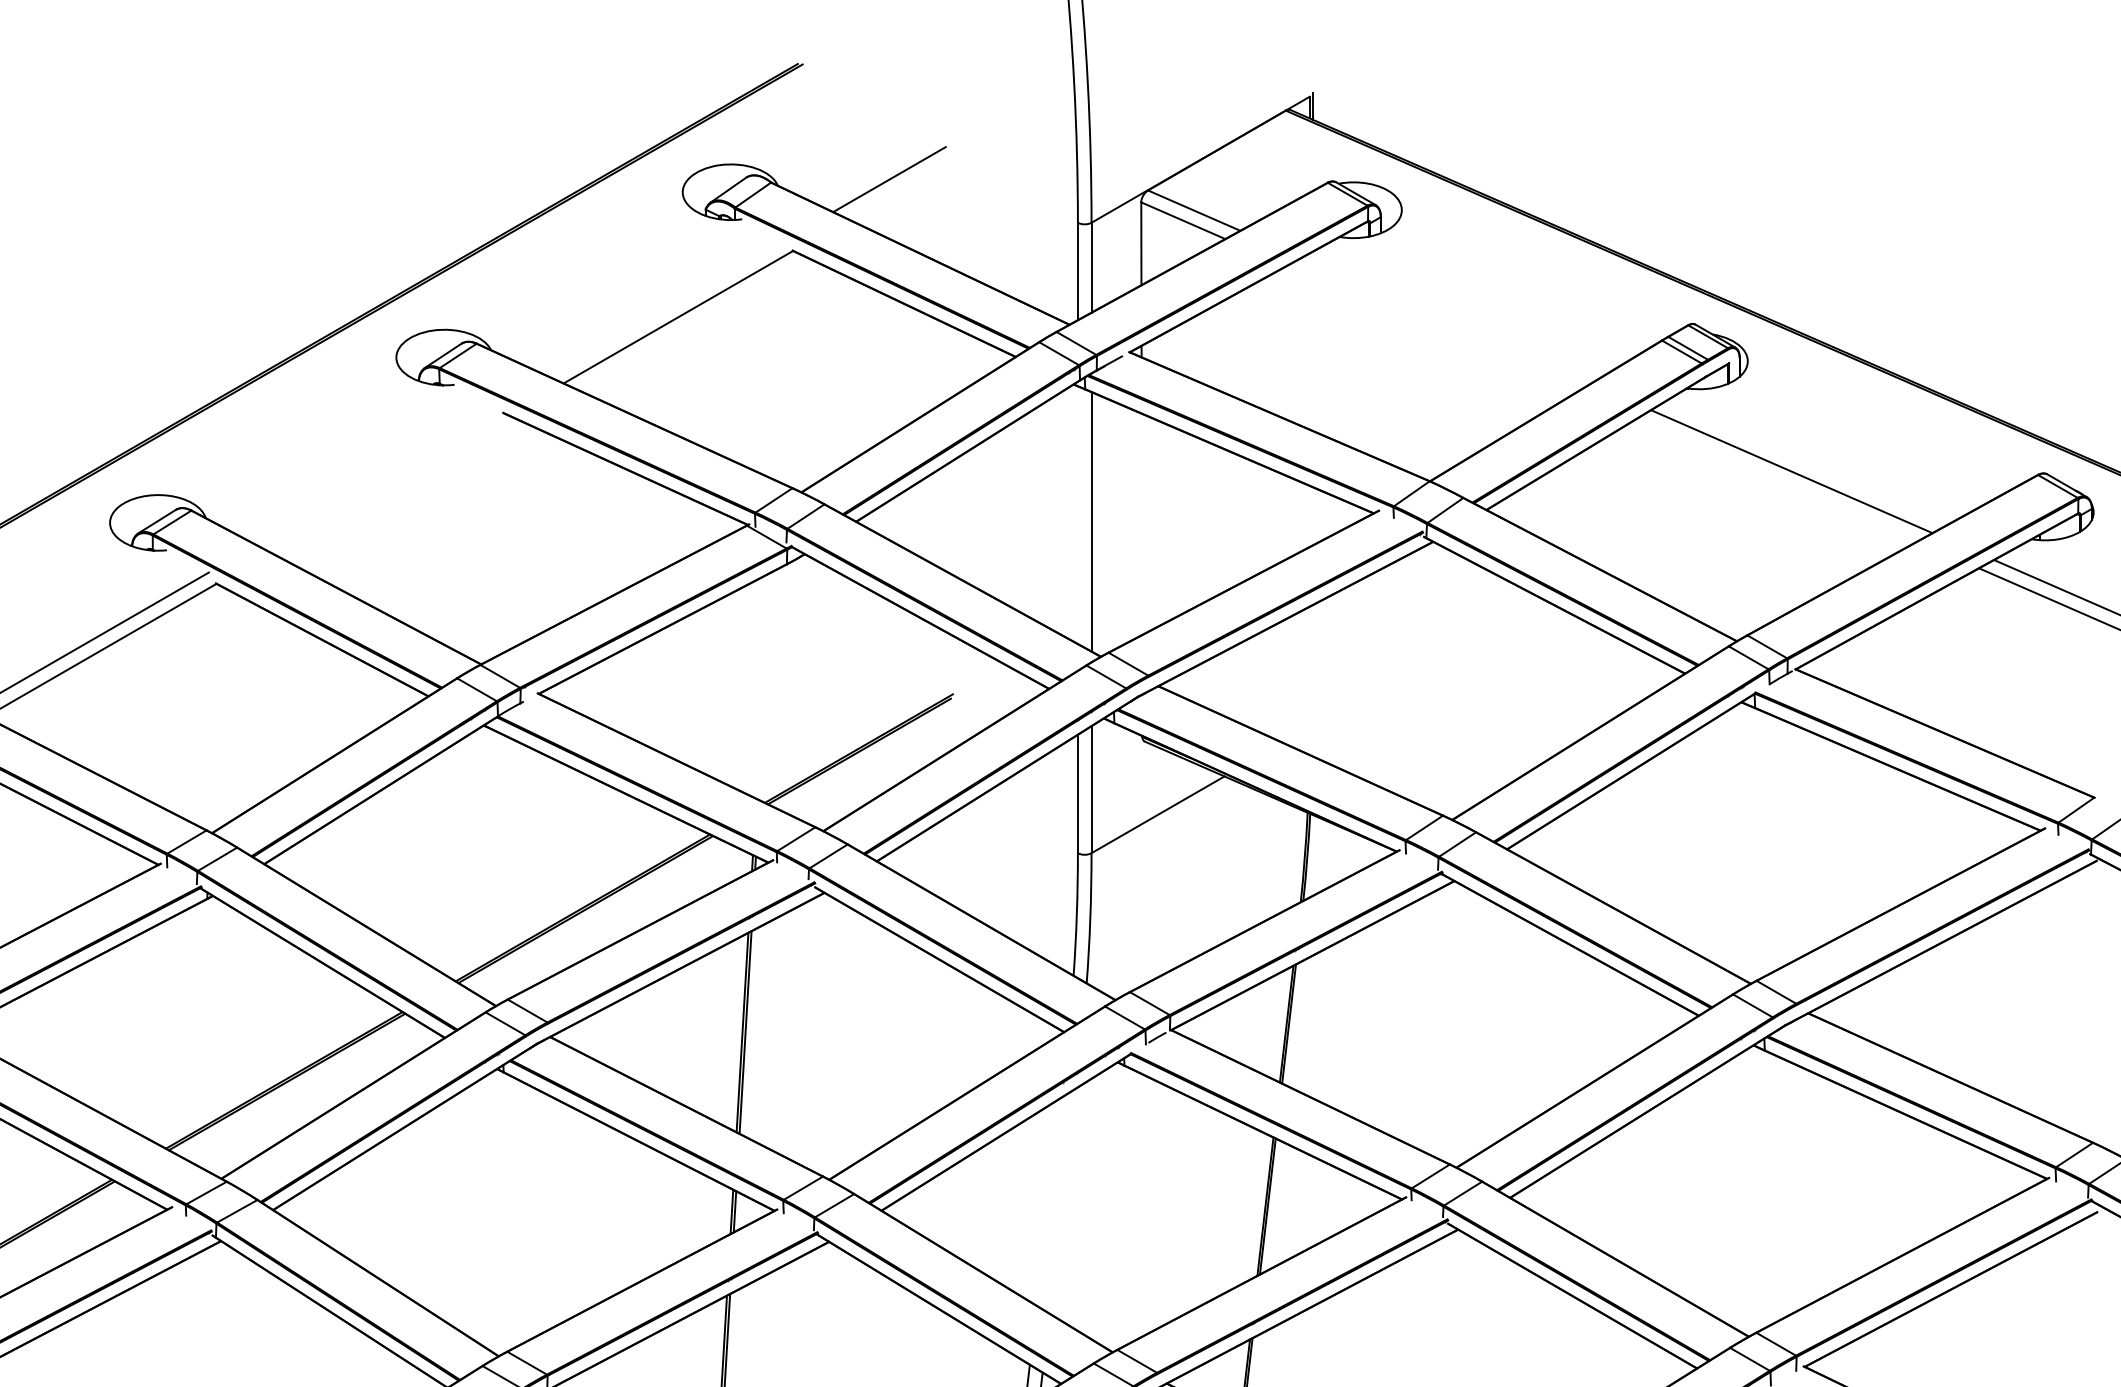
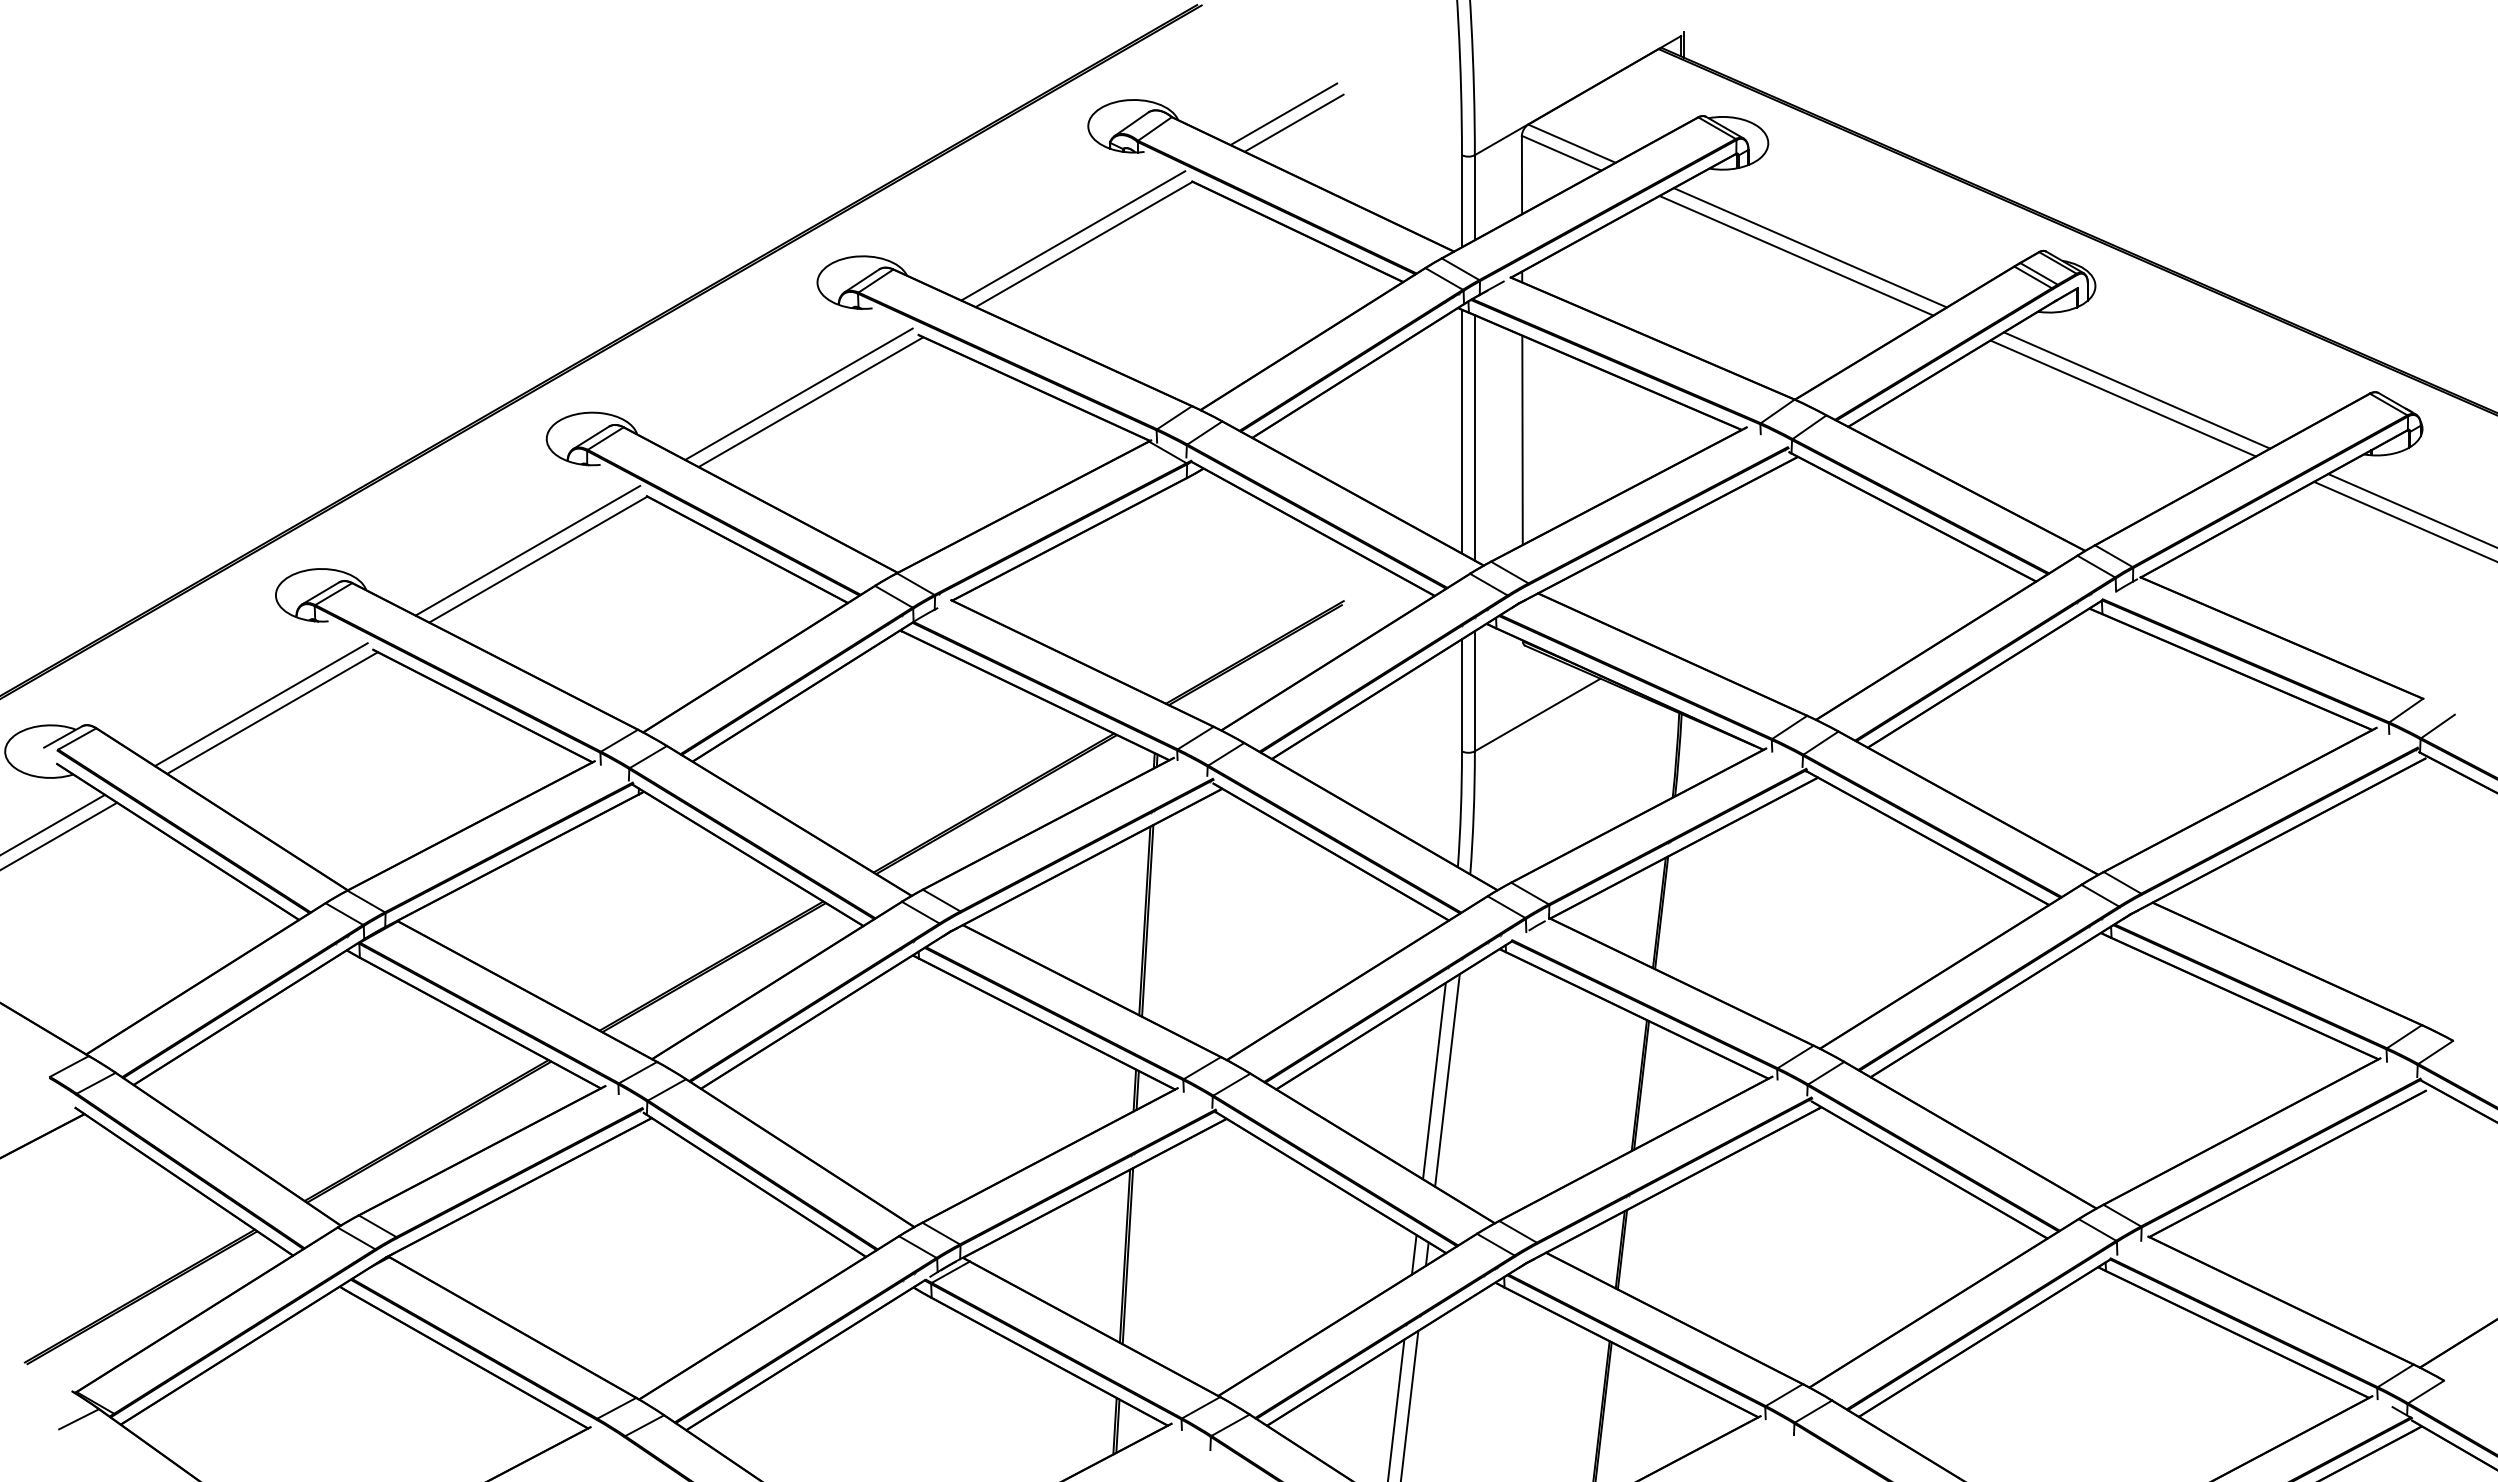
line: (899, 188) -> (1293, 122), added
line: (667, 307) -> (1073, 235), added
line: (1445, 320) -> (1809, 247), added
line: (1431, 328) -> (1796, 255), added
line: (376, 474) -> (798, 393), added
line: (1776, 480) -> (2122, 398), added
line: (388, 484) -> (810, 402), added
line: (1077, 515) -> (1461, 431), added
line: (1141, 523) -> (1522, 439), added
line: (1062, 1201) -> (1447, 1080), added
line: (1048, 1202) -> (1434, 1081), added

